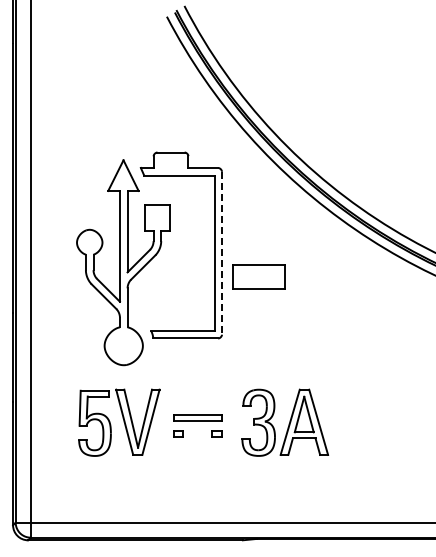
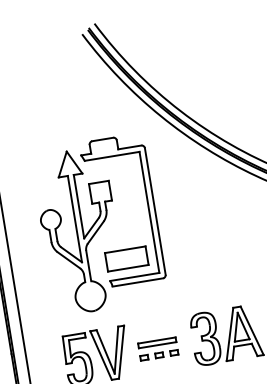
line: (221, 253) -> (154, 211), dashed -> solid
part: (258, 276) -> (126, 258), moved
part: (197, 433) -> (159, 354), added

